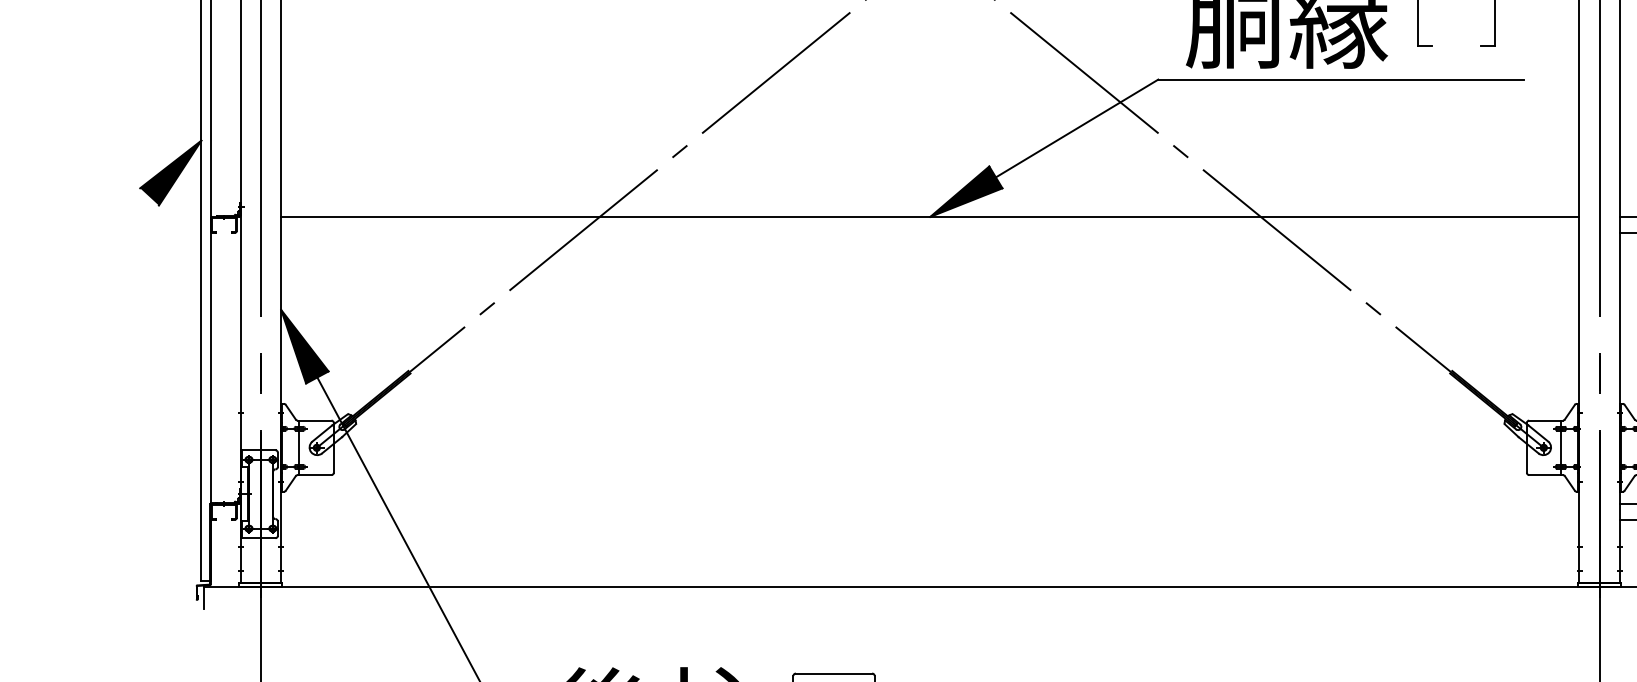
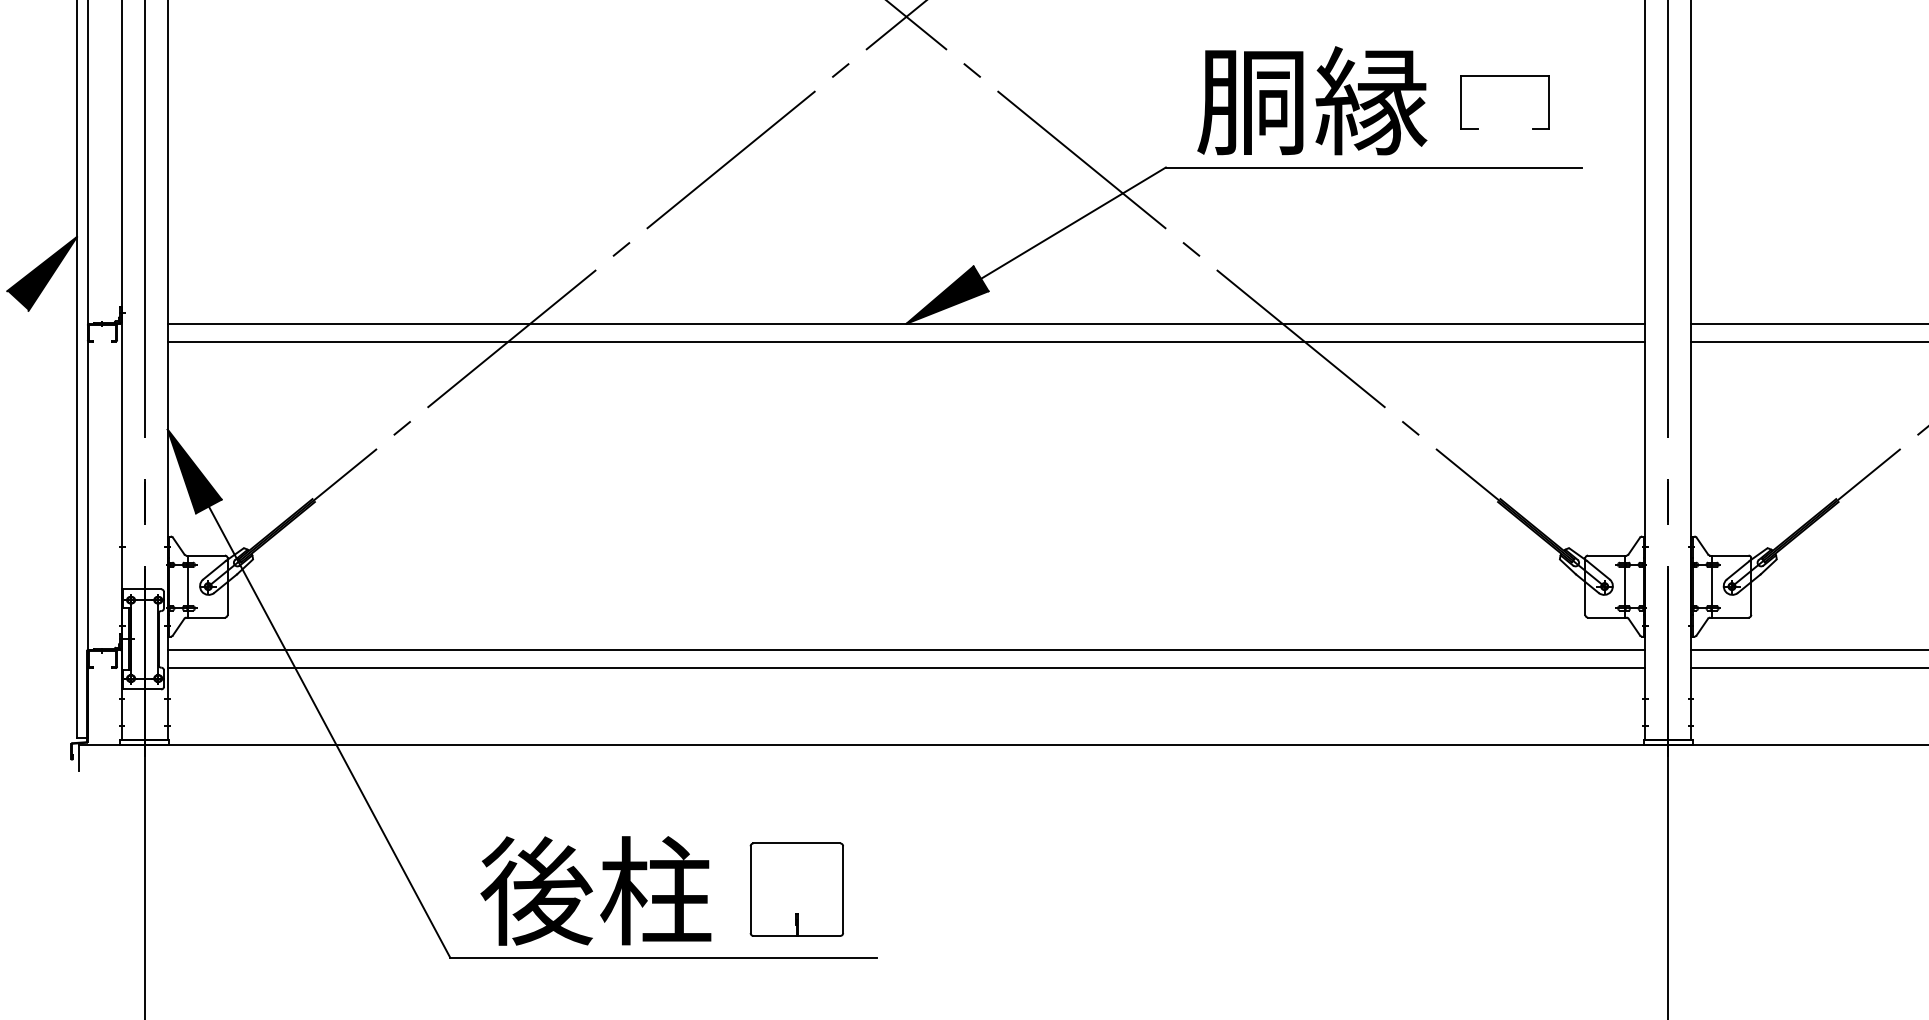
line: (930, 232) -> (906, 341), added
line: (930, 504) -> (906, 650), added
line: (930, 519) -> (906, 668), added

